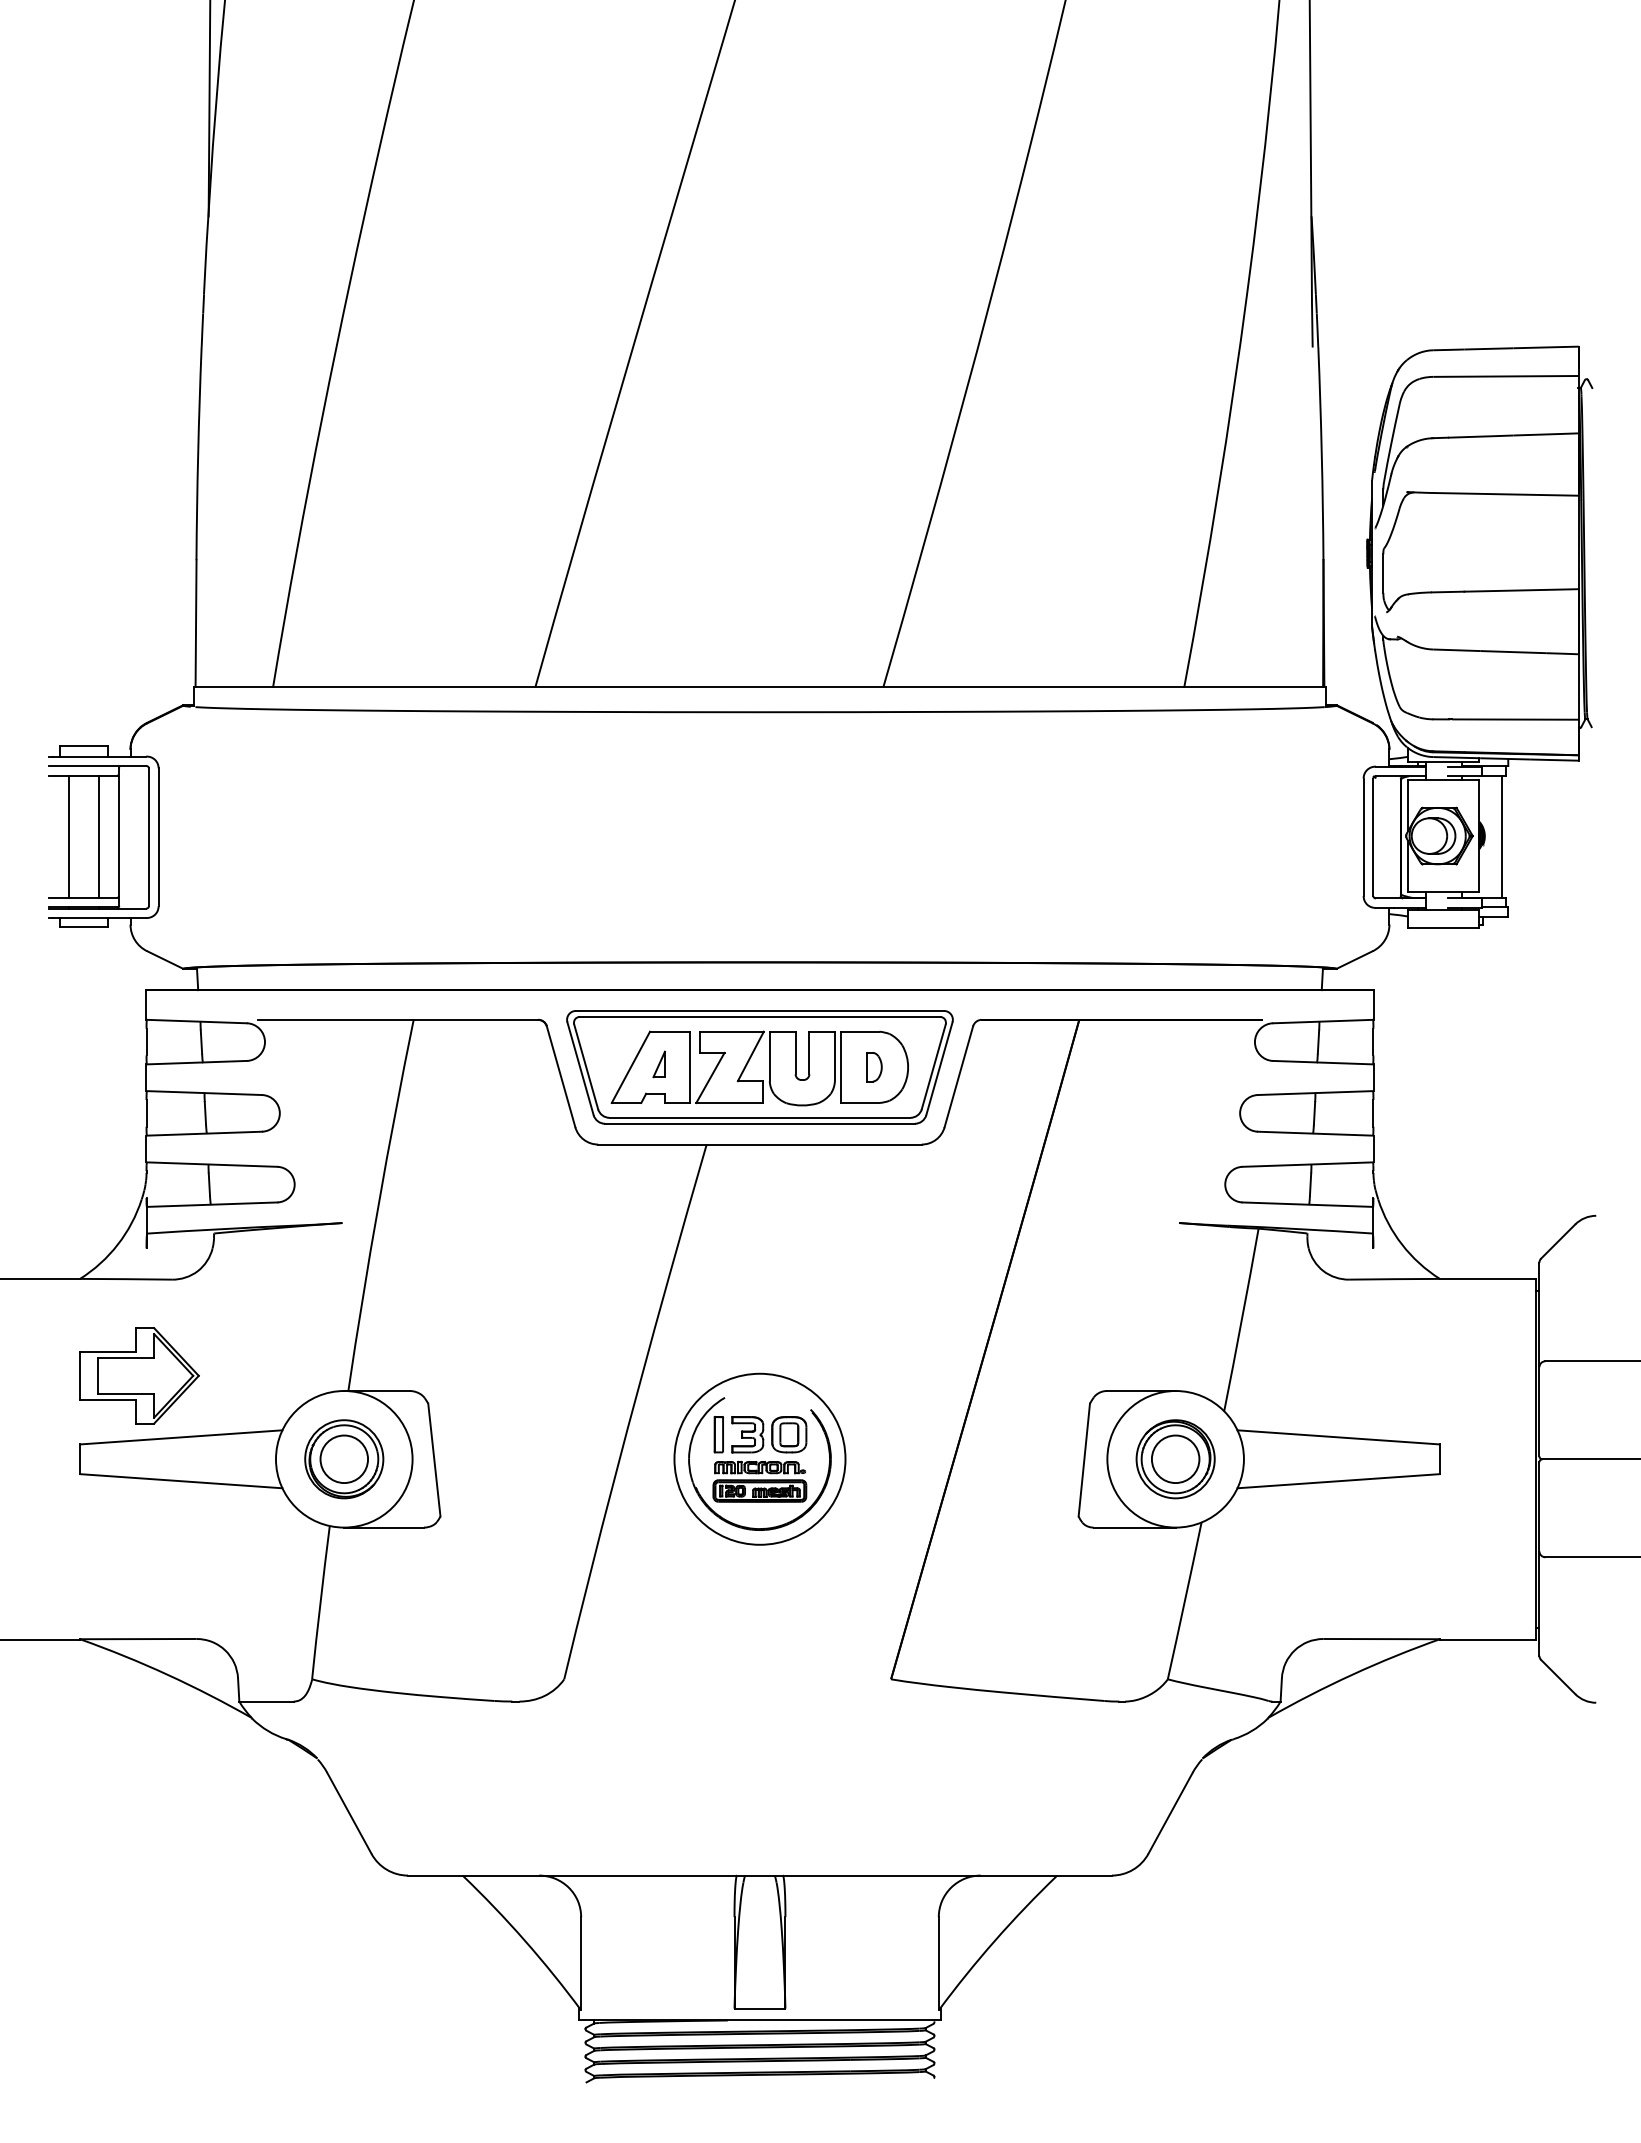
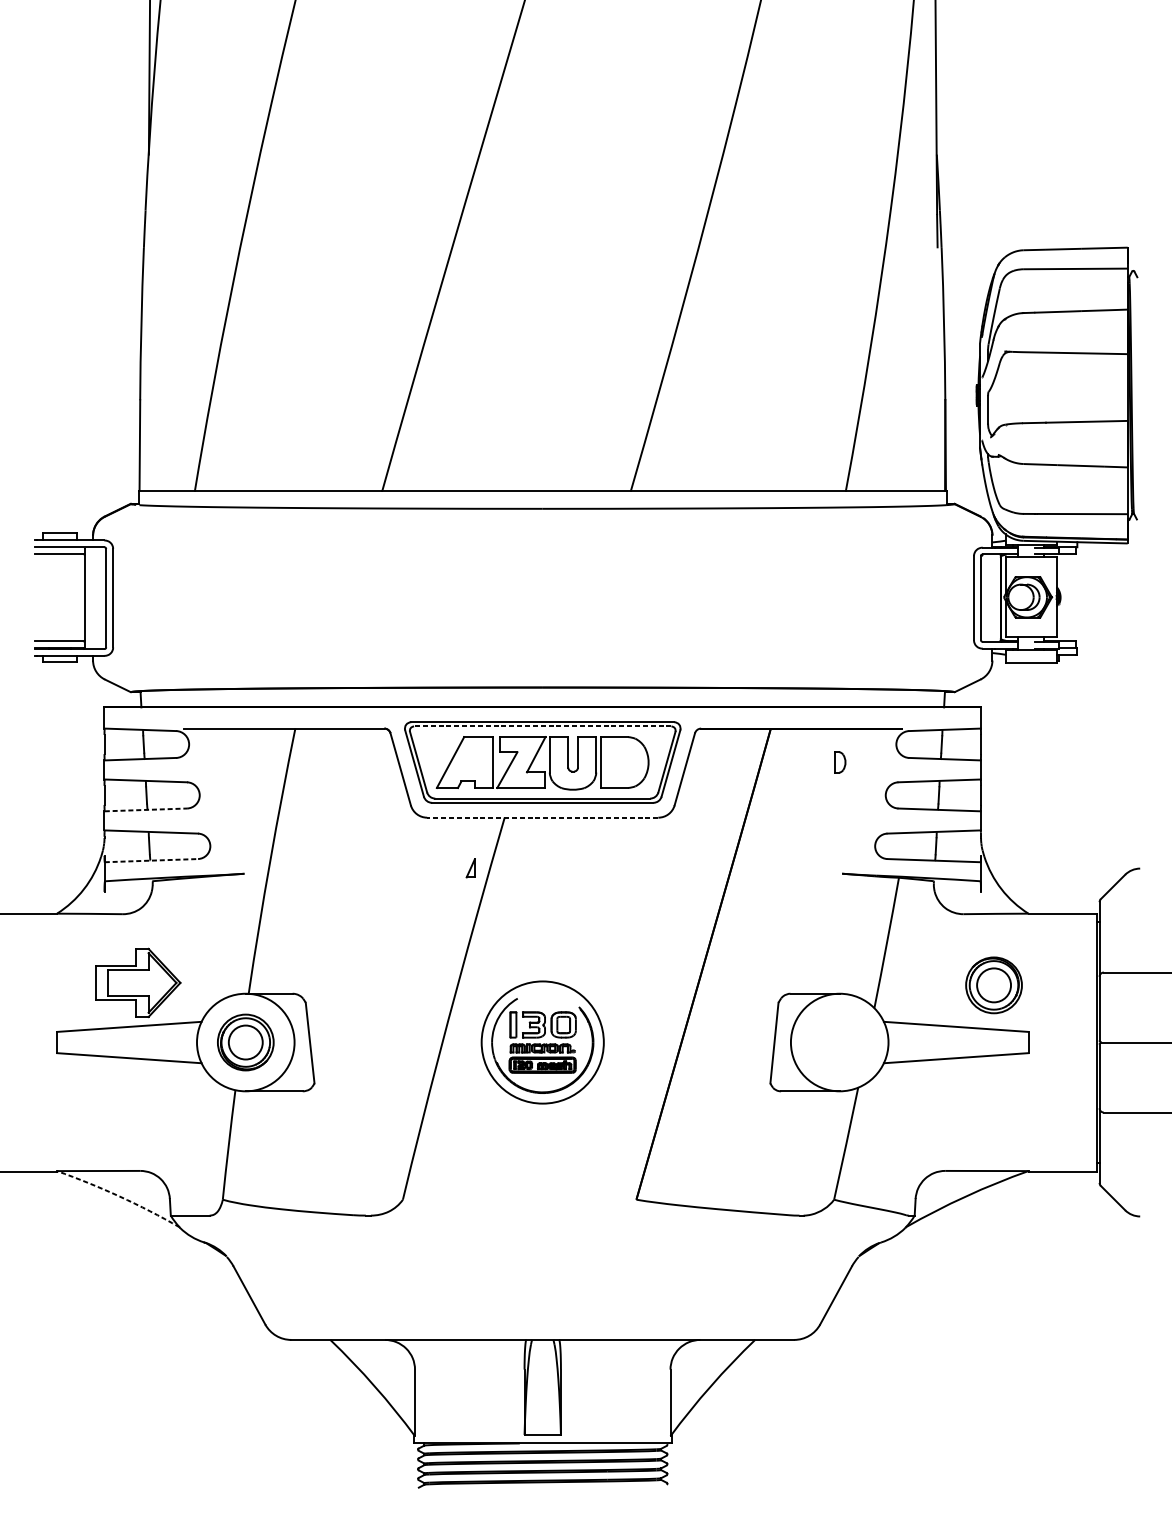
line: (69, 836) -> (49, 597), removed
line: (99, 836) -> (70, 597), removed
line: (1501, 836) -> (1072, 597), removed
line: (759, 1016) -> (542, 726), solid -> dashed
part: (658, 1064) -> (470, 868), moved
part: (874, 1067) -> (840, 762), moved
line: (204, 1133) -> (145, 809), solid -> dashed
line: (759, 1144) -> (542, 817), solid -> dashed
line: (212, 1204) -> (151, 860), solid -> dashed
part: (139, 1375) -> (138, 982), moved
part: (1175, 1459) -> (993, 985), moved
arc: (167, 1674) -> (119, 1196), solid -> dashed

